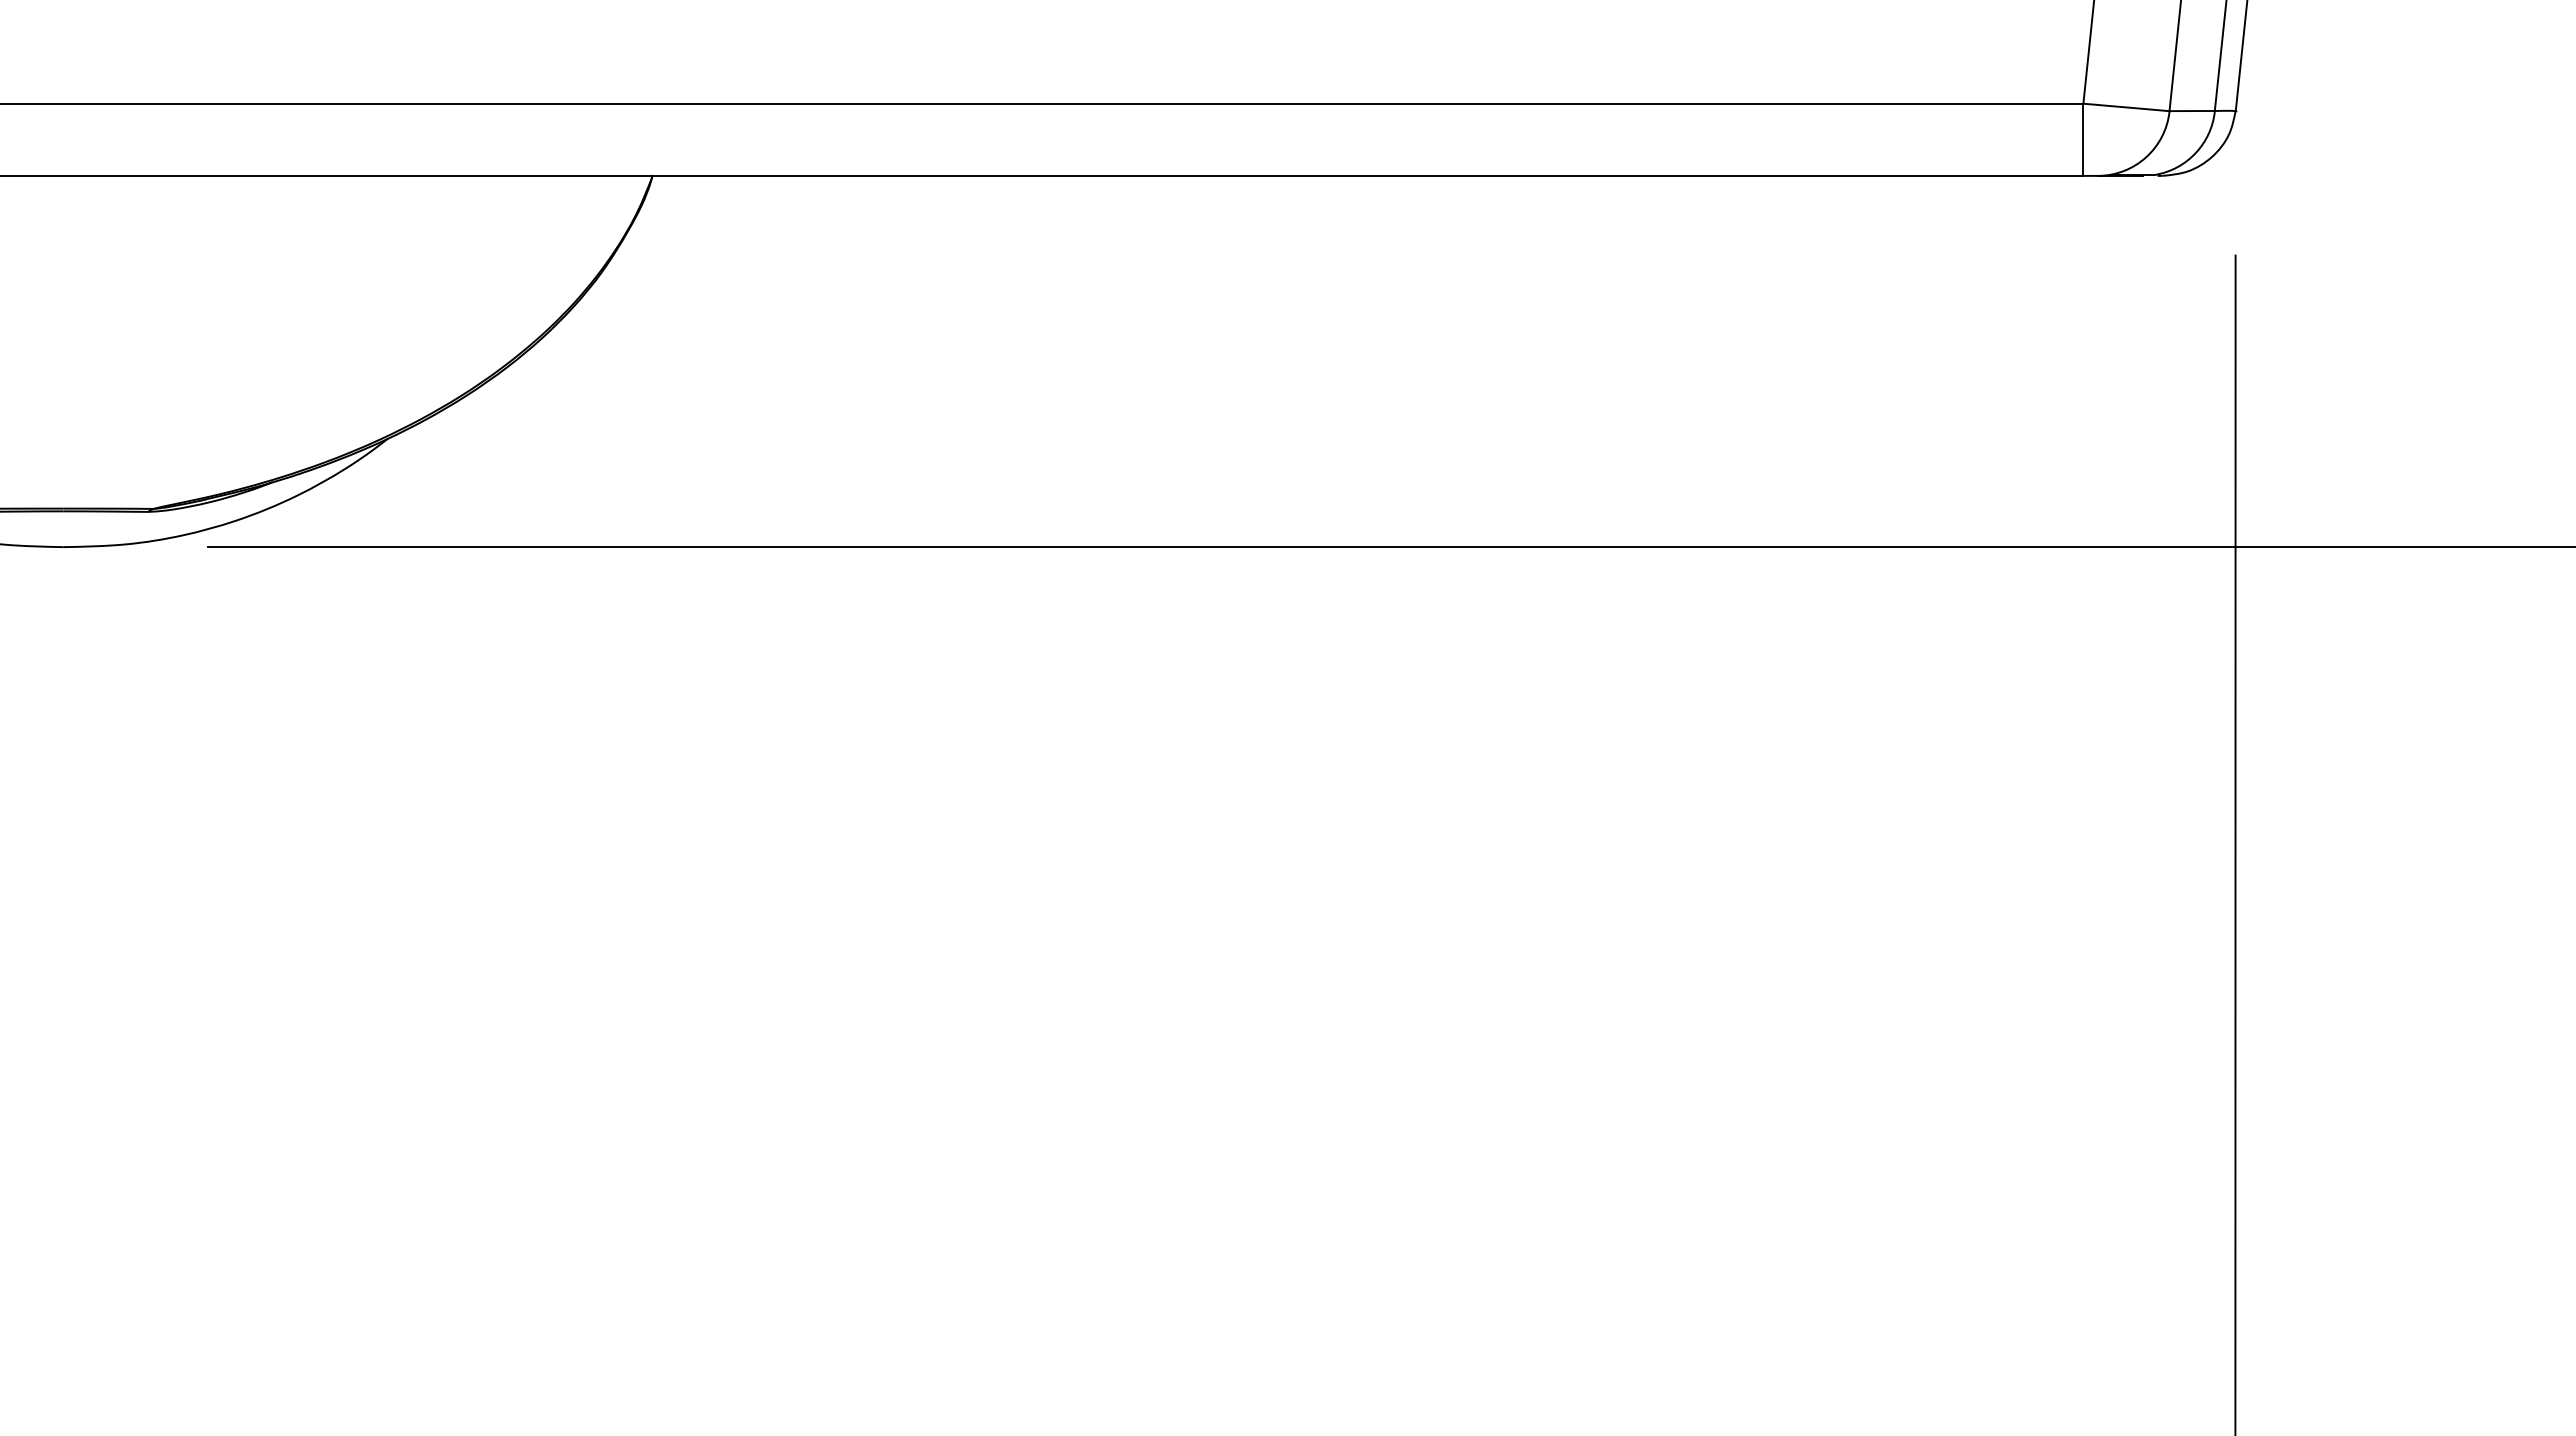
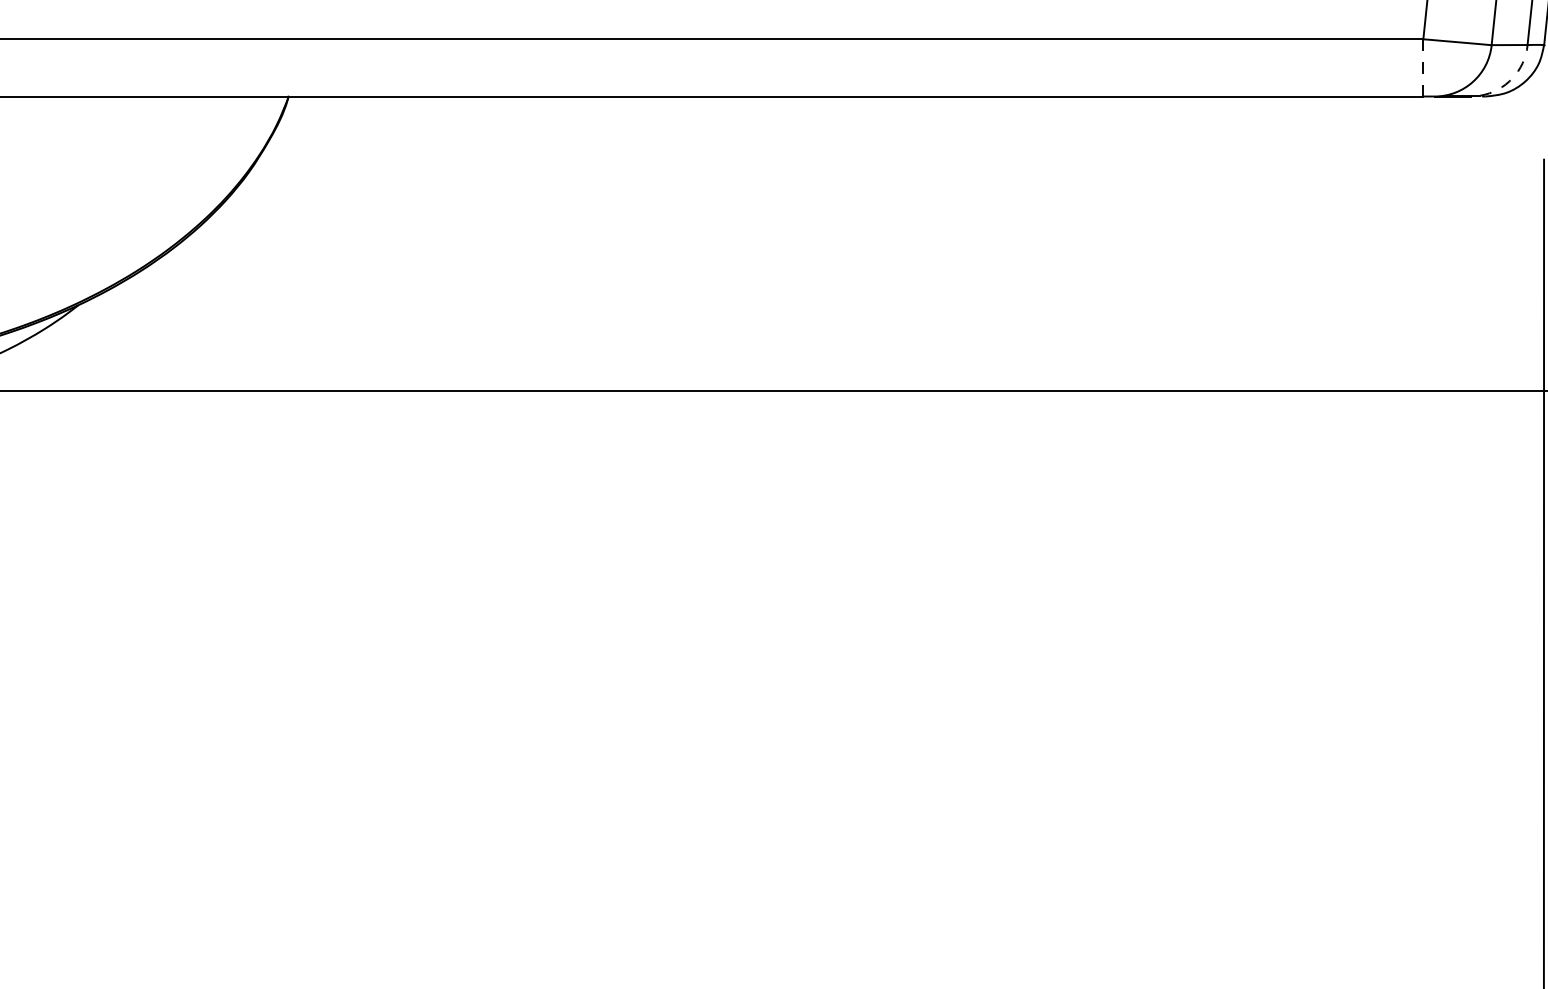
line: (2083, 139) -> (1423, 67), solid -> dashed
arc: (2195, 153) -> (1512, 78), solid -> dashed

